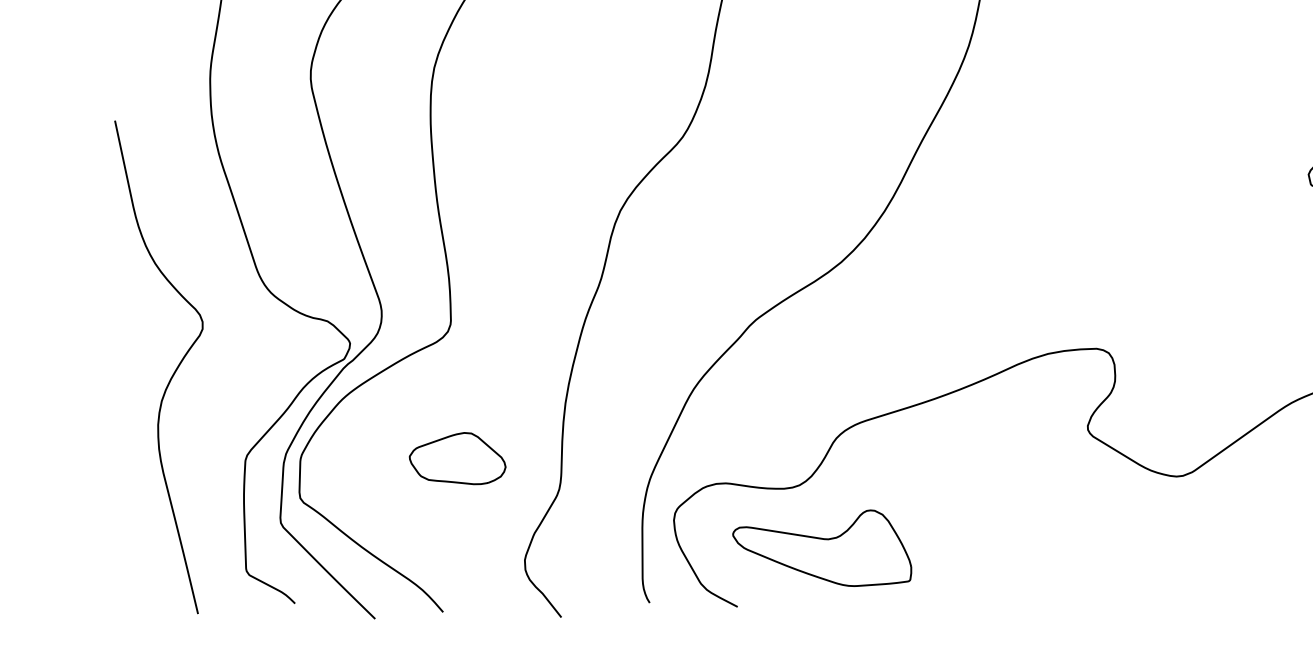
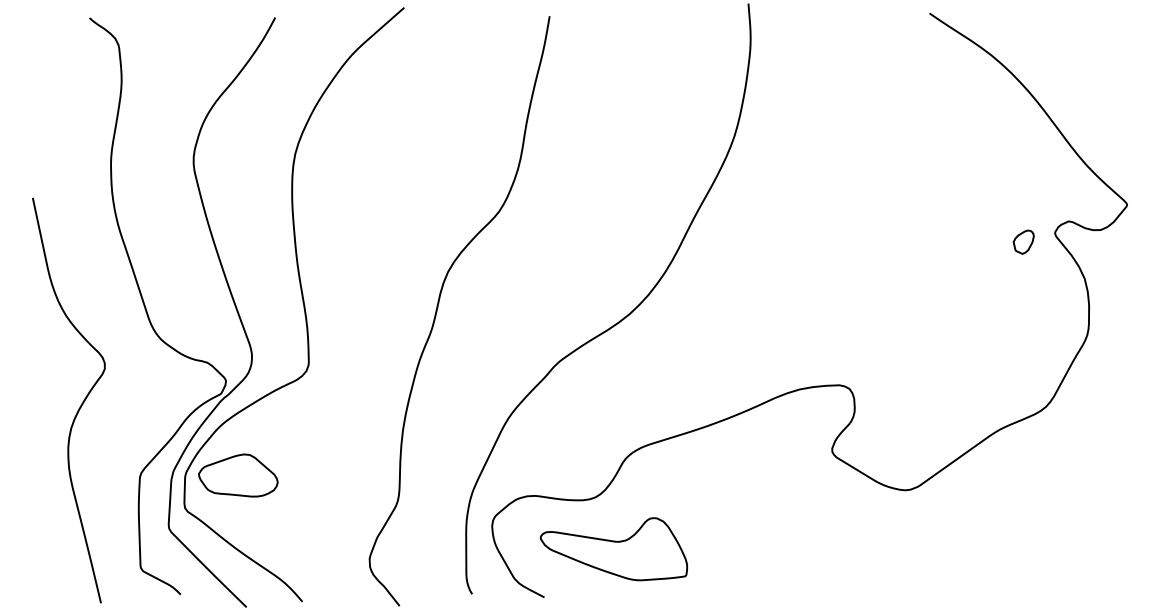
part: (457, 458) -> (238, 475), moved

